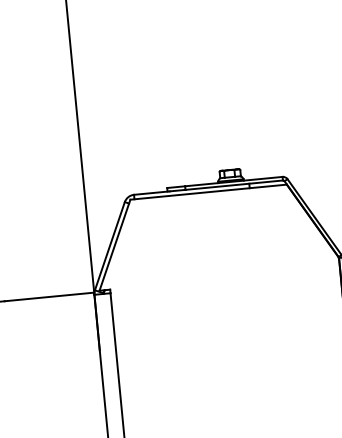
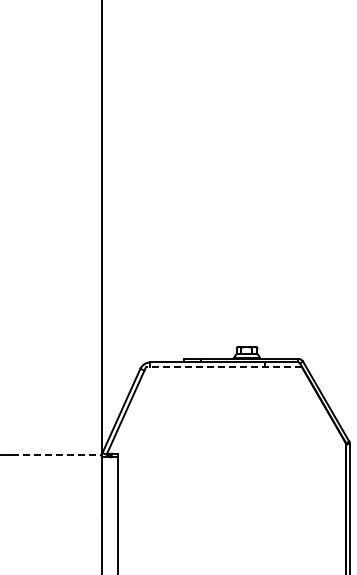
line: (208, 191) -> (223, 366), solid -> dashed
line: (49, 297) -> (57, 455), solid -> dashed

